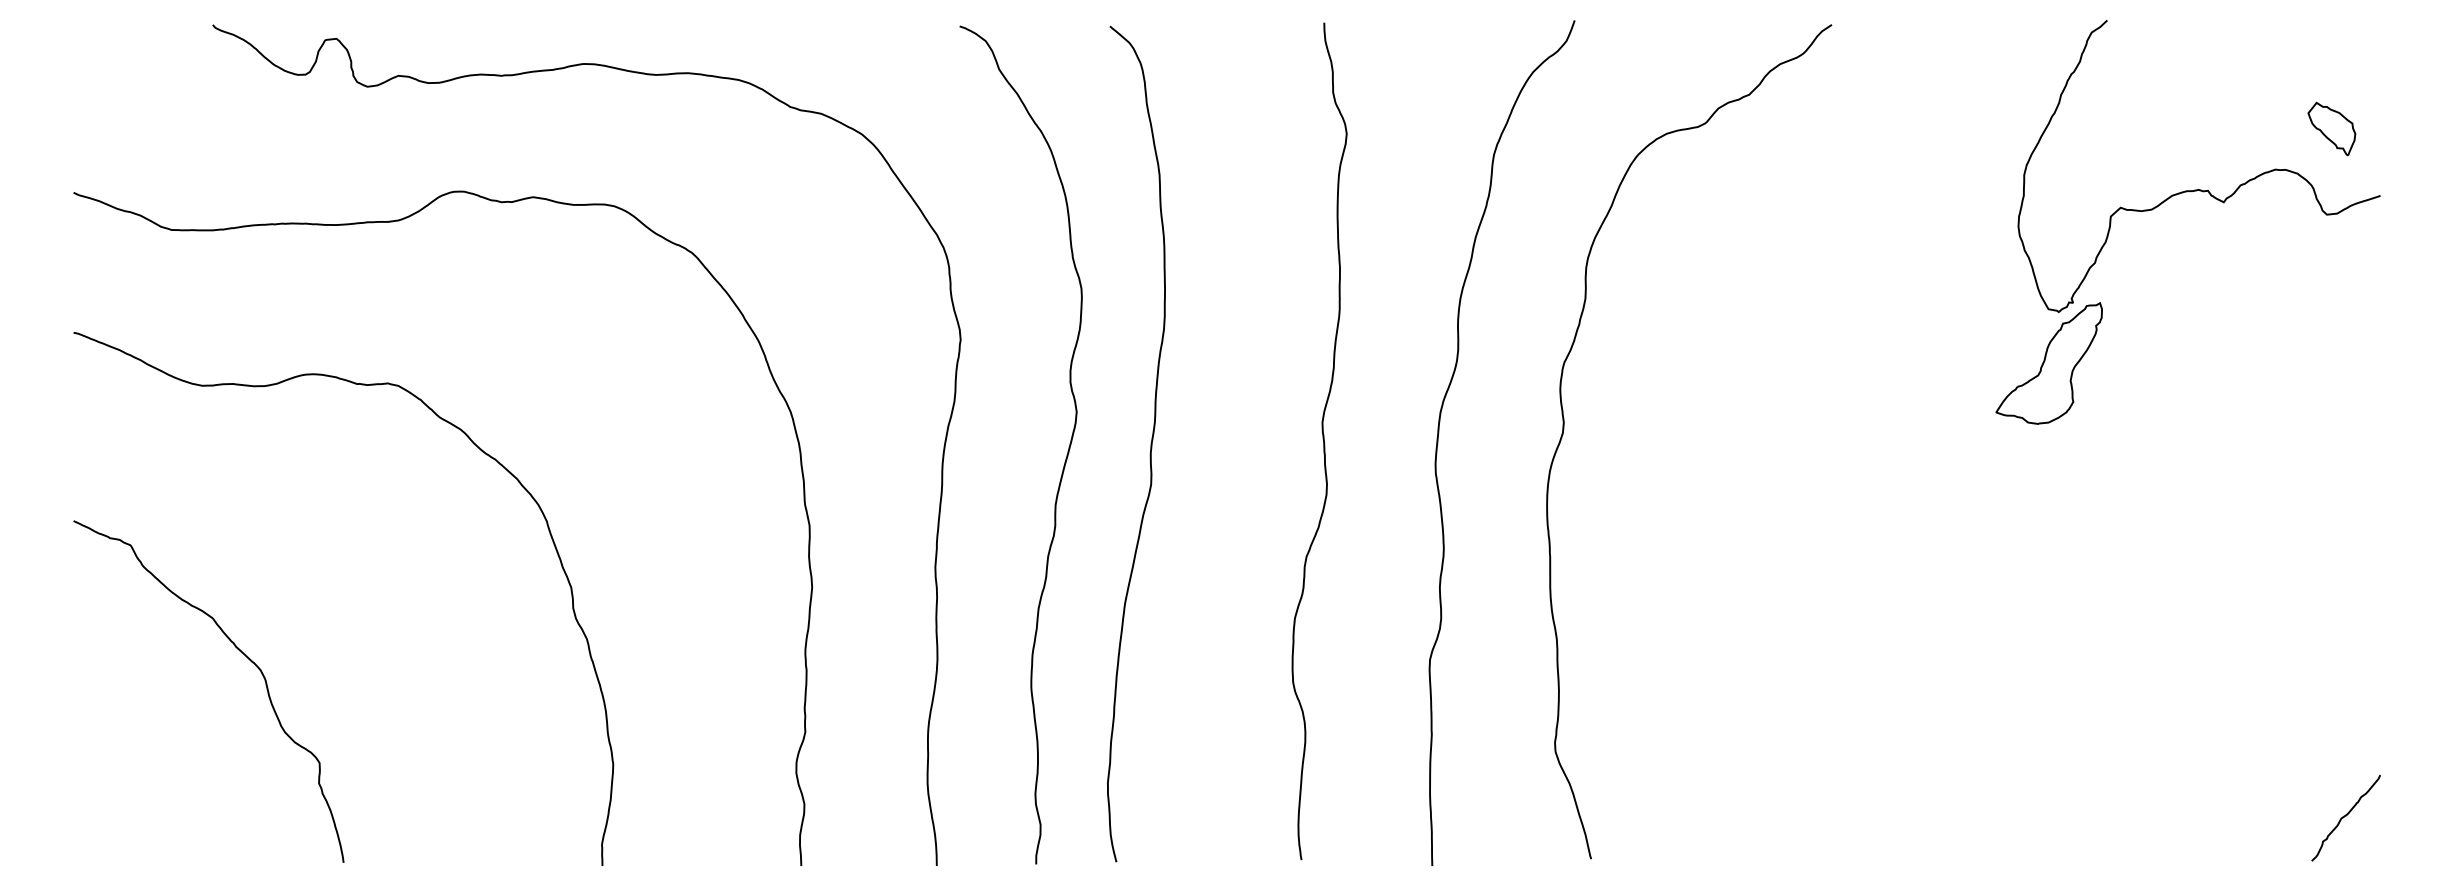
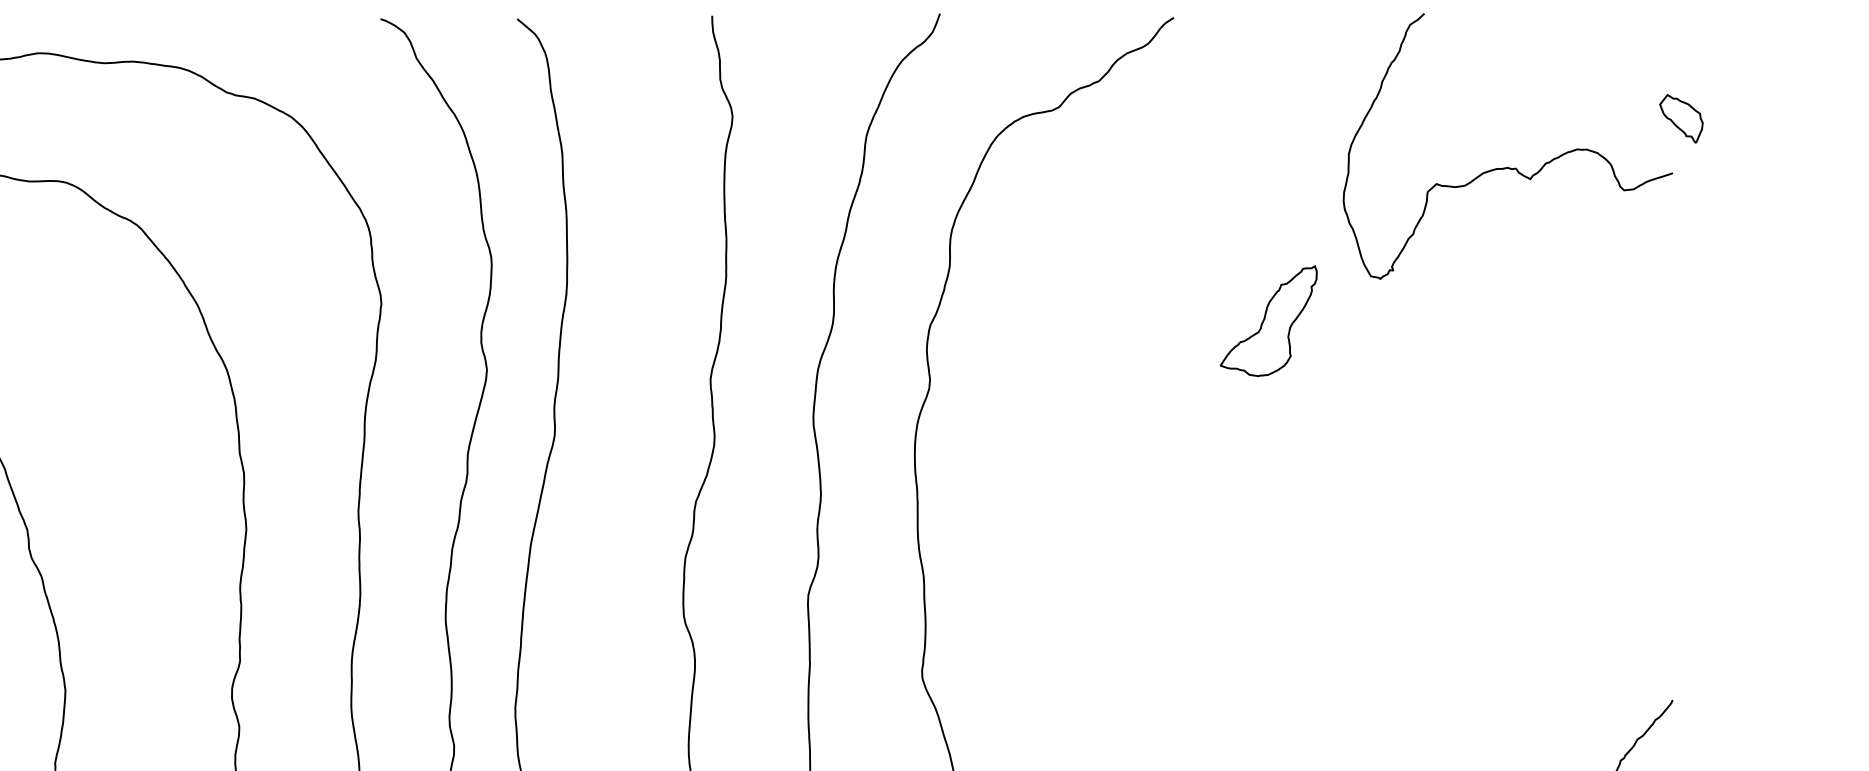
part: (2331, 128) -> (1681, 118), moved
part: (2048, 363) -> (1268, 321), moved

